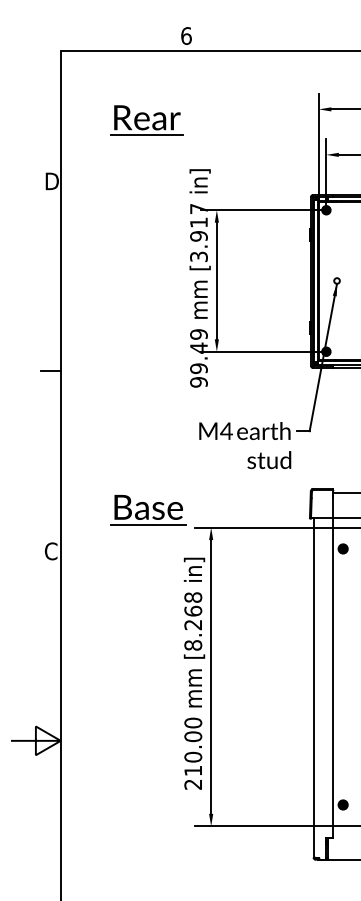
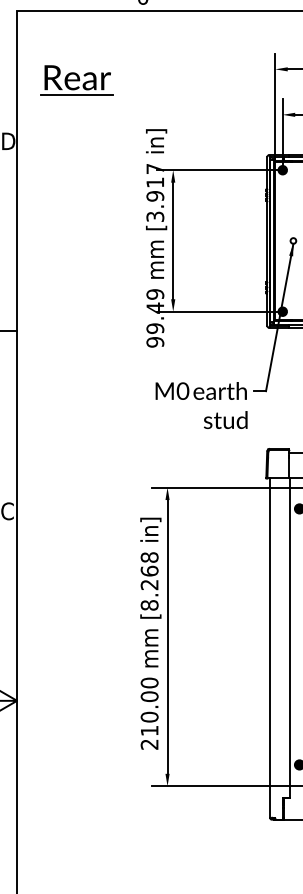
part: (146, 120) -> (76, 80), moved
text: (226, 430) -> (182, 390), M4 -> M0
part: (148, 510) -> (104, 470), removed

